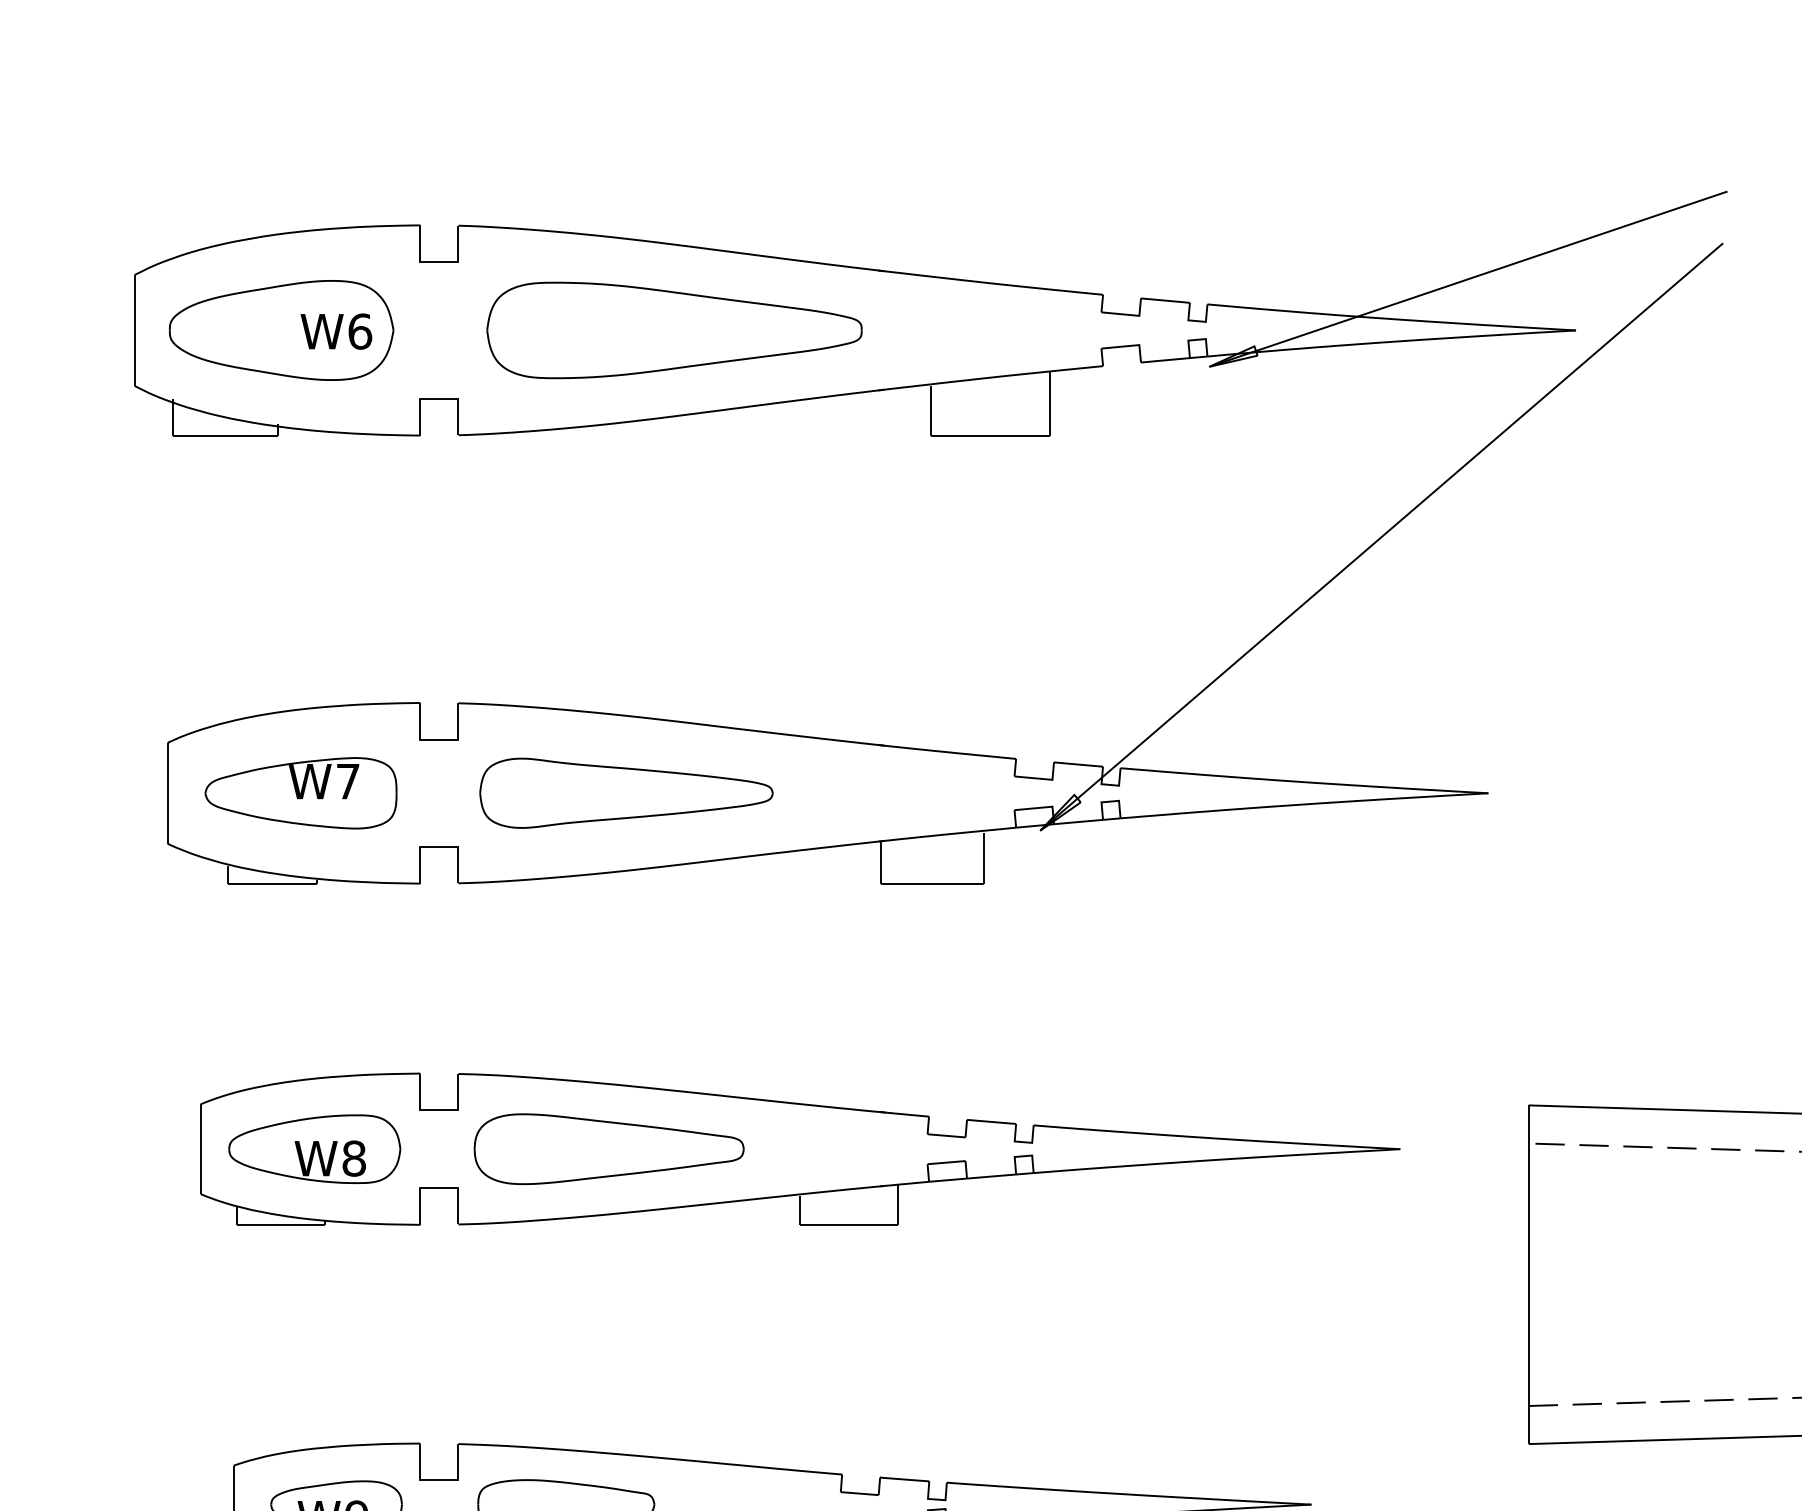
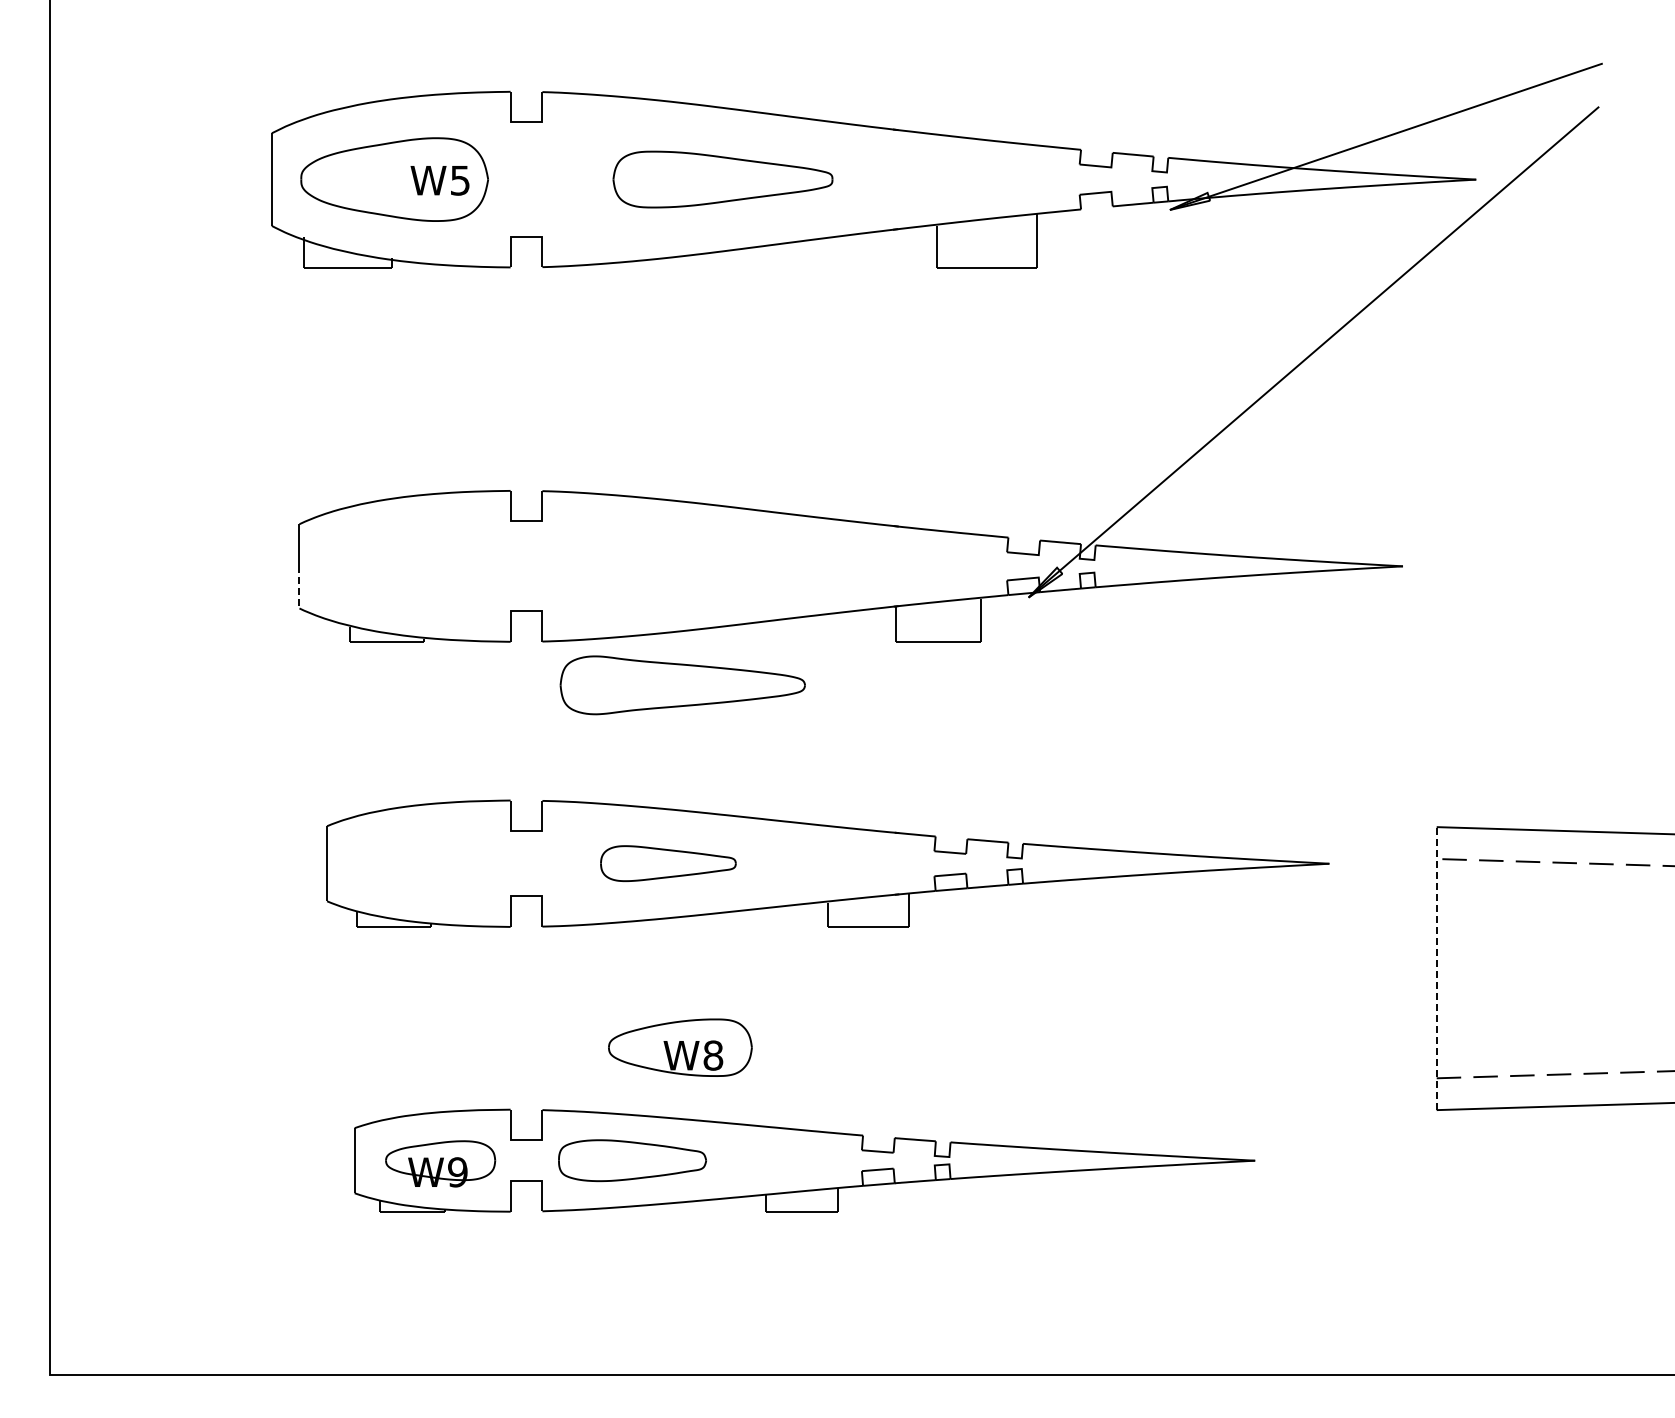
part: (673, 330) -> (722, 179), size x0.7
text: (360, 331) -> (460, 180), W6 -> W5
part: (300, 793) -> (410, 566), removed
part: (626, 793) -> (682, 685), moved
line: (167, 818) -> (299, 587), solid -> dashed
part: (314, 1148) -> (680, 1047), moved
part: (609, 1148) -> (668, 863), size x0.6
line: (1528, 1274) -> (1436, 968), solid -> dashed

